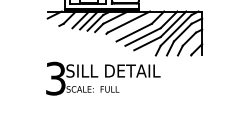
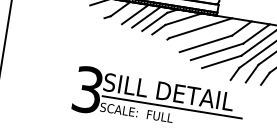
line: (117, 81) -> (172, 107), added

